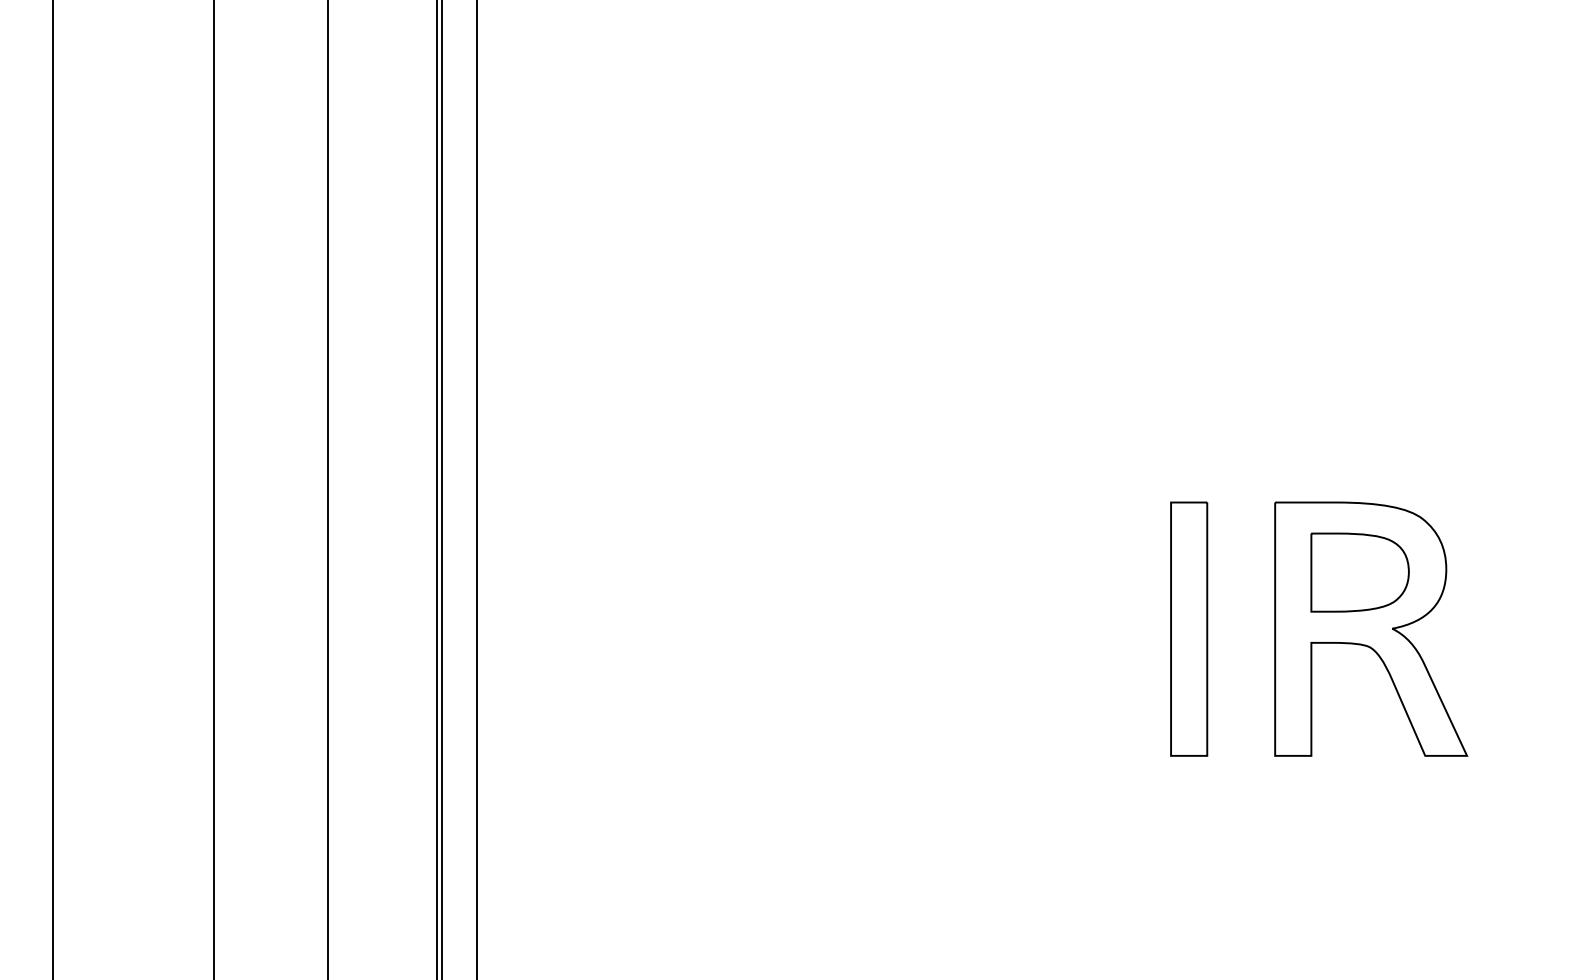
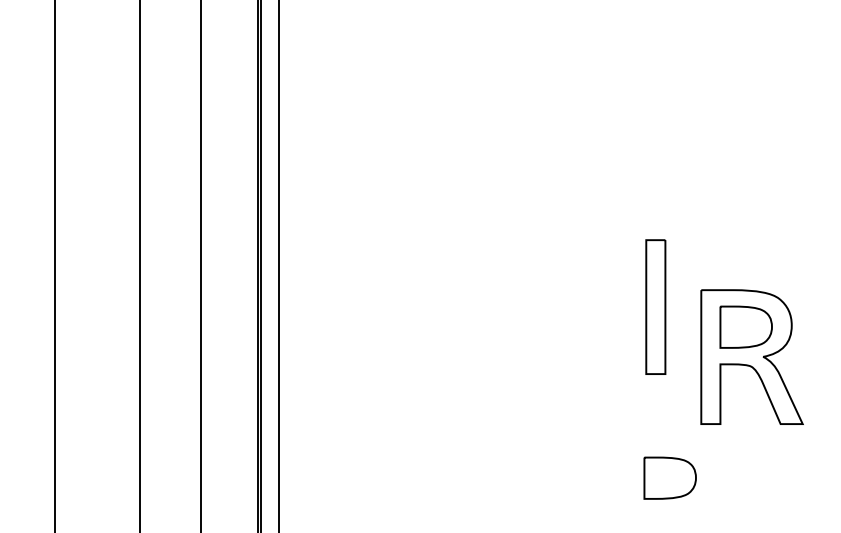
part: (1188, 627) -> (655, 306), moved
part: (1215, 856) -> (669, 477), added

